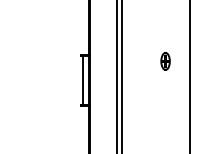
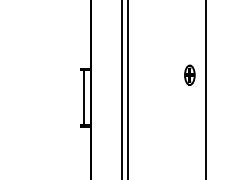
part: (165, 60) -> (189, 74), moved

